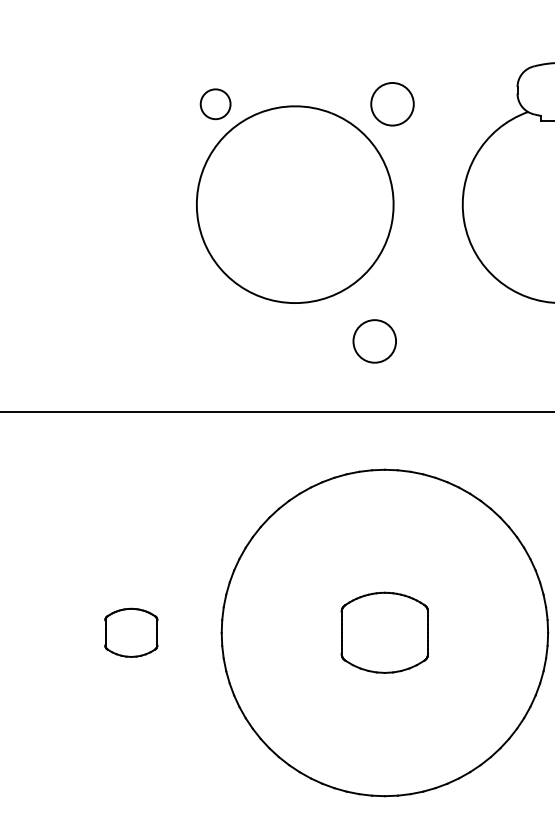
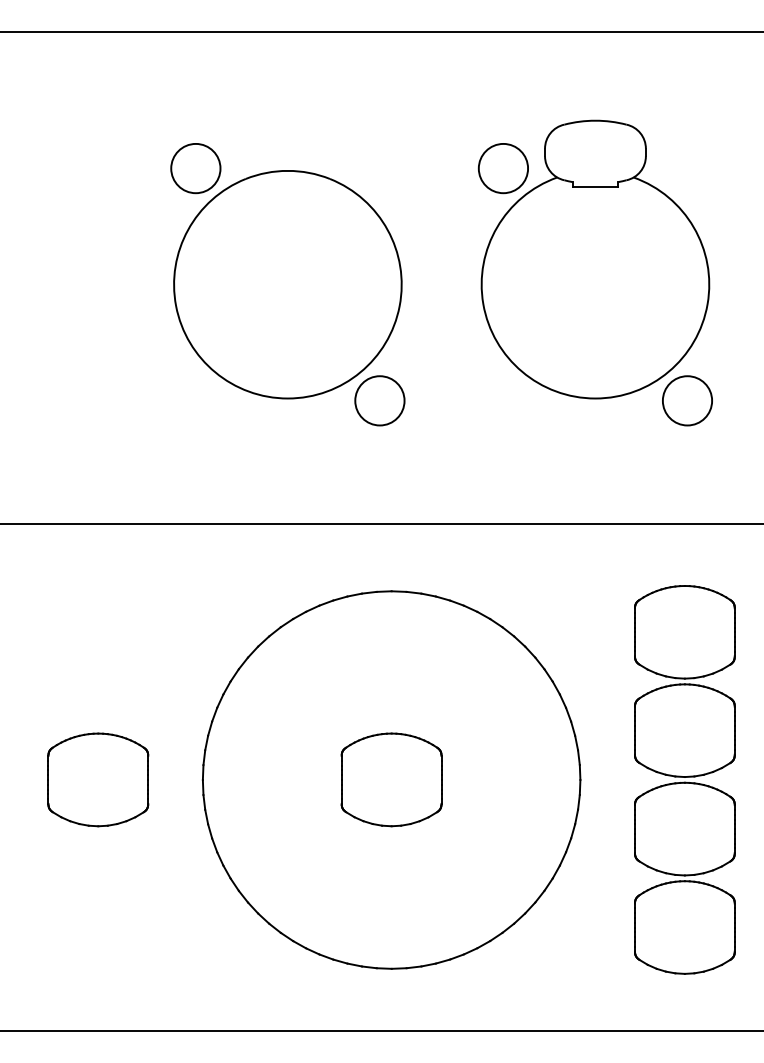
circle: (215, 104) -> (195, 168), size x1.43
circle: (391, 104) -> (502, 168), moved
circle: (374, 341) -> (379, 400), moved
part: (131, 632) -> (98, 779), size x1.67

